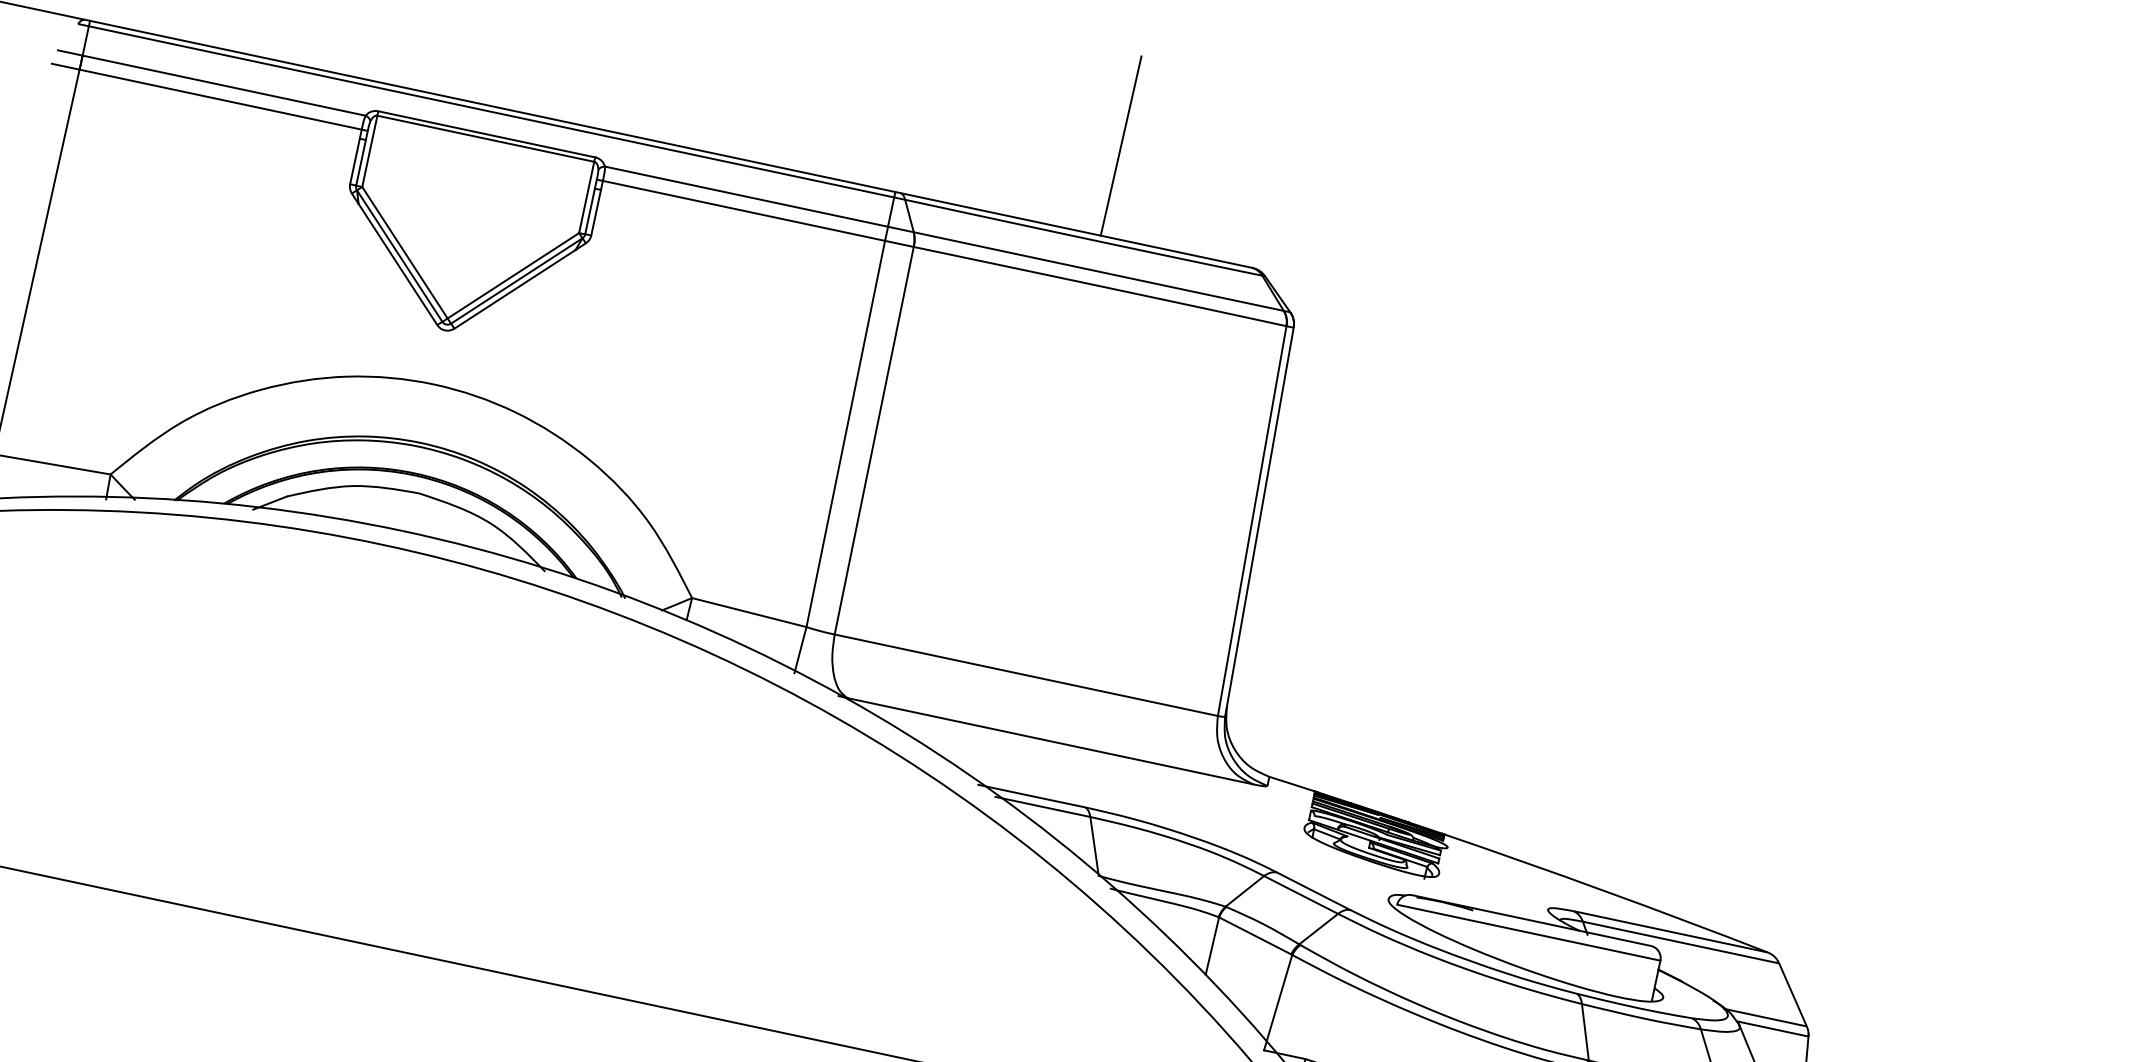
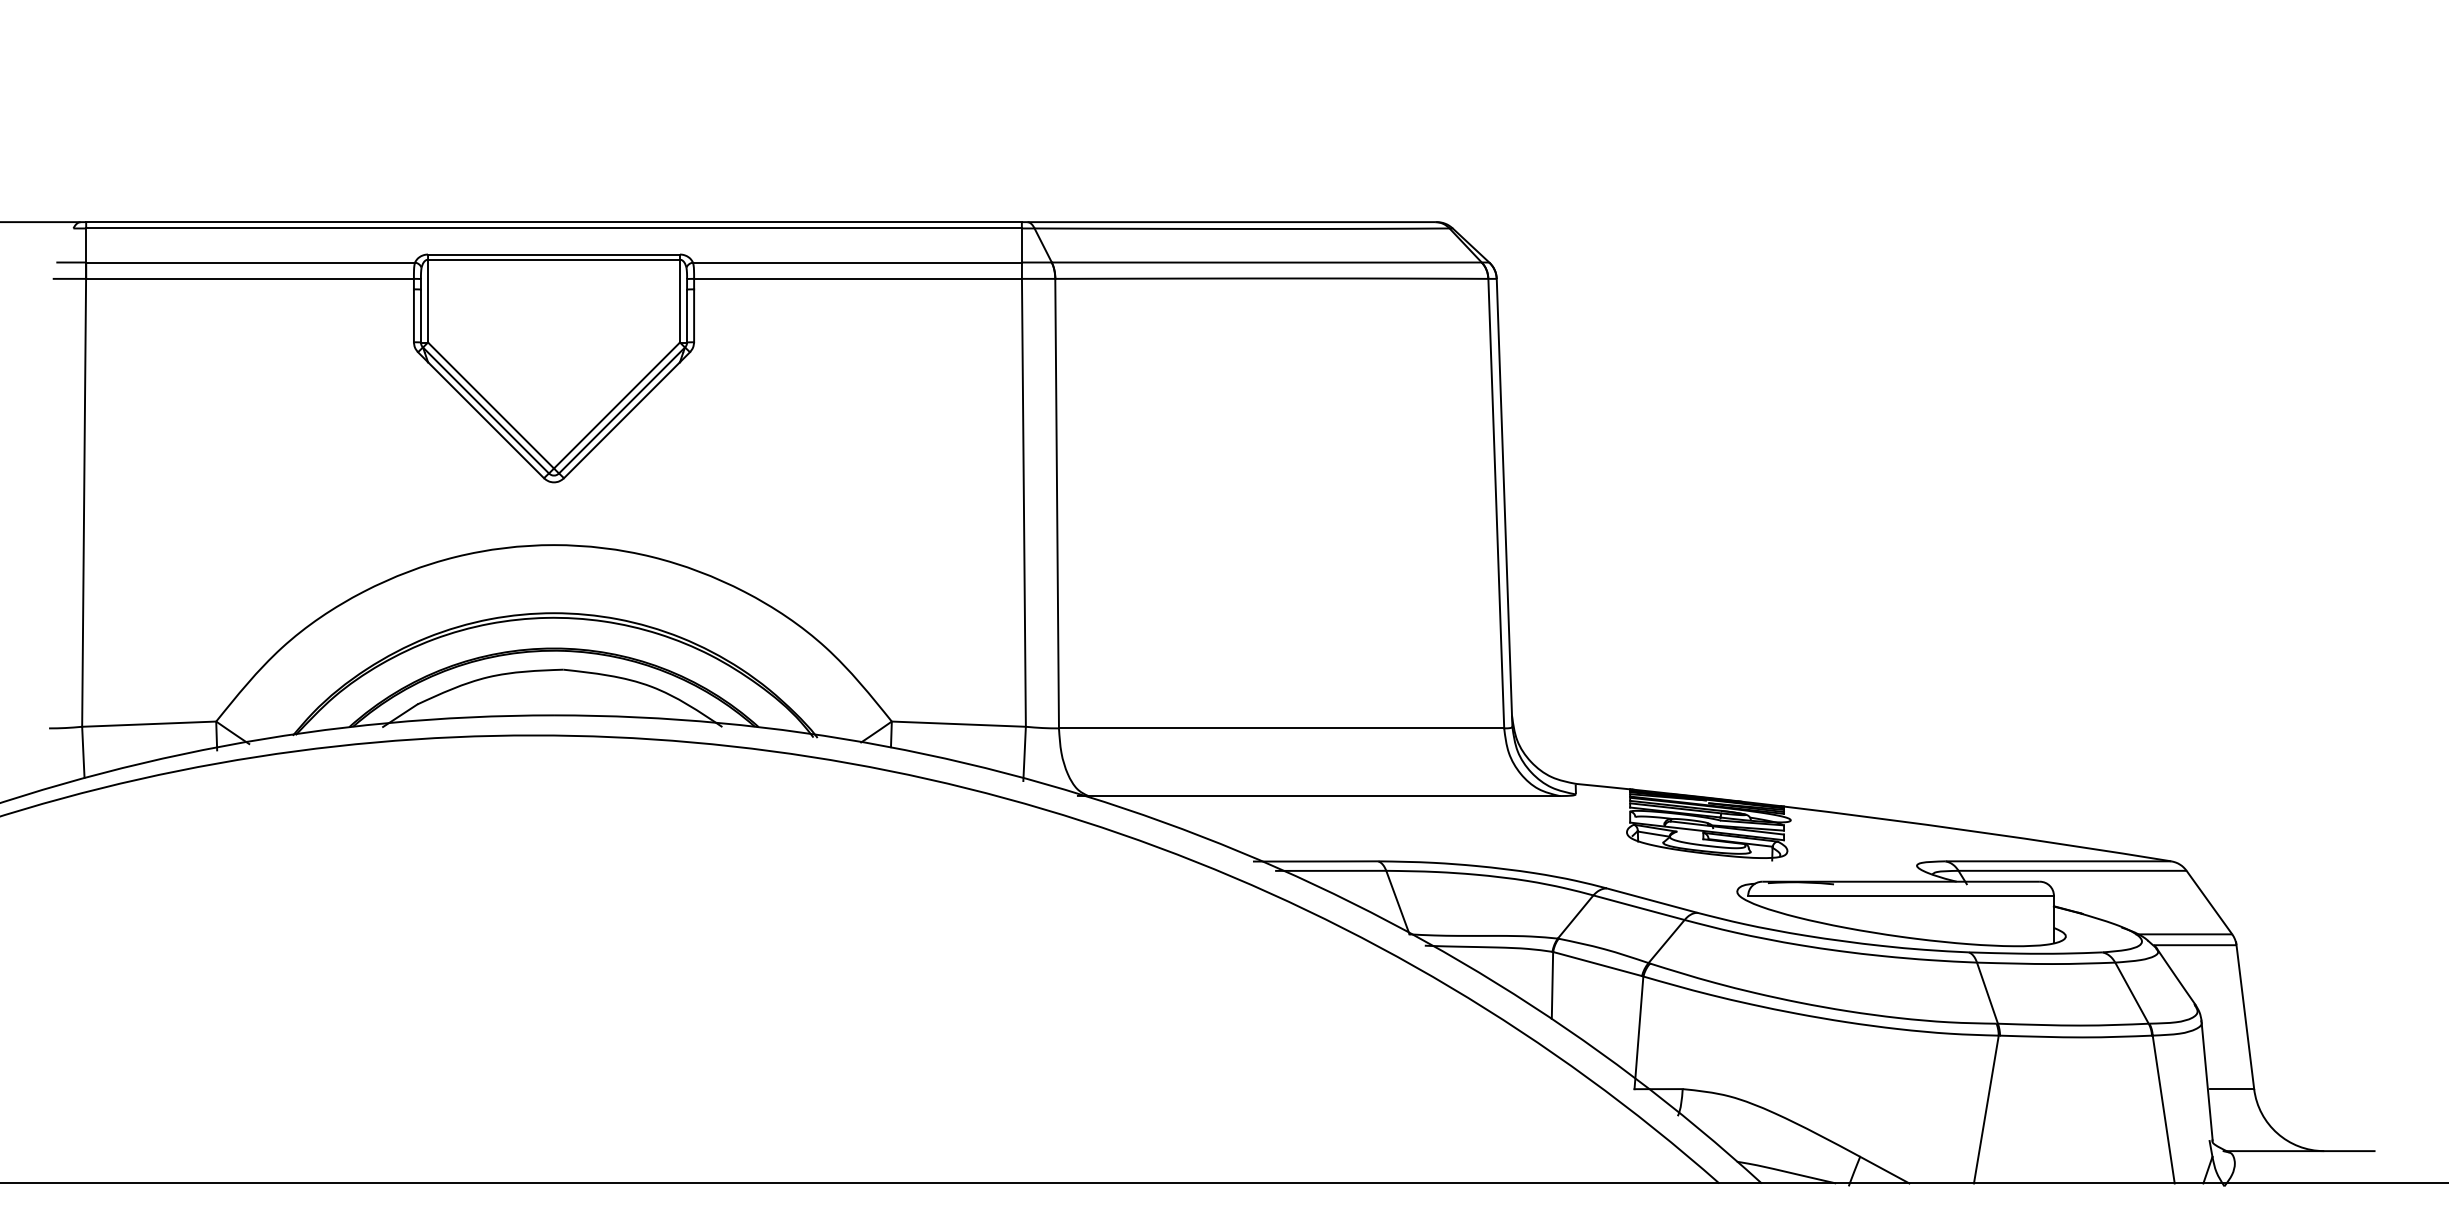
line: (1120, 145) -> (1261, 117), removed

